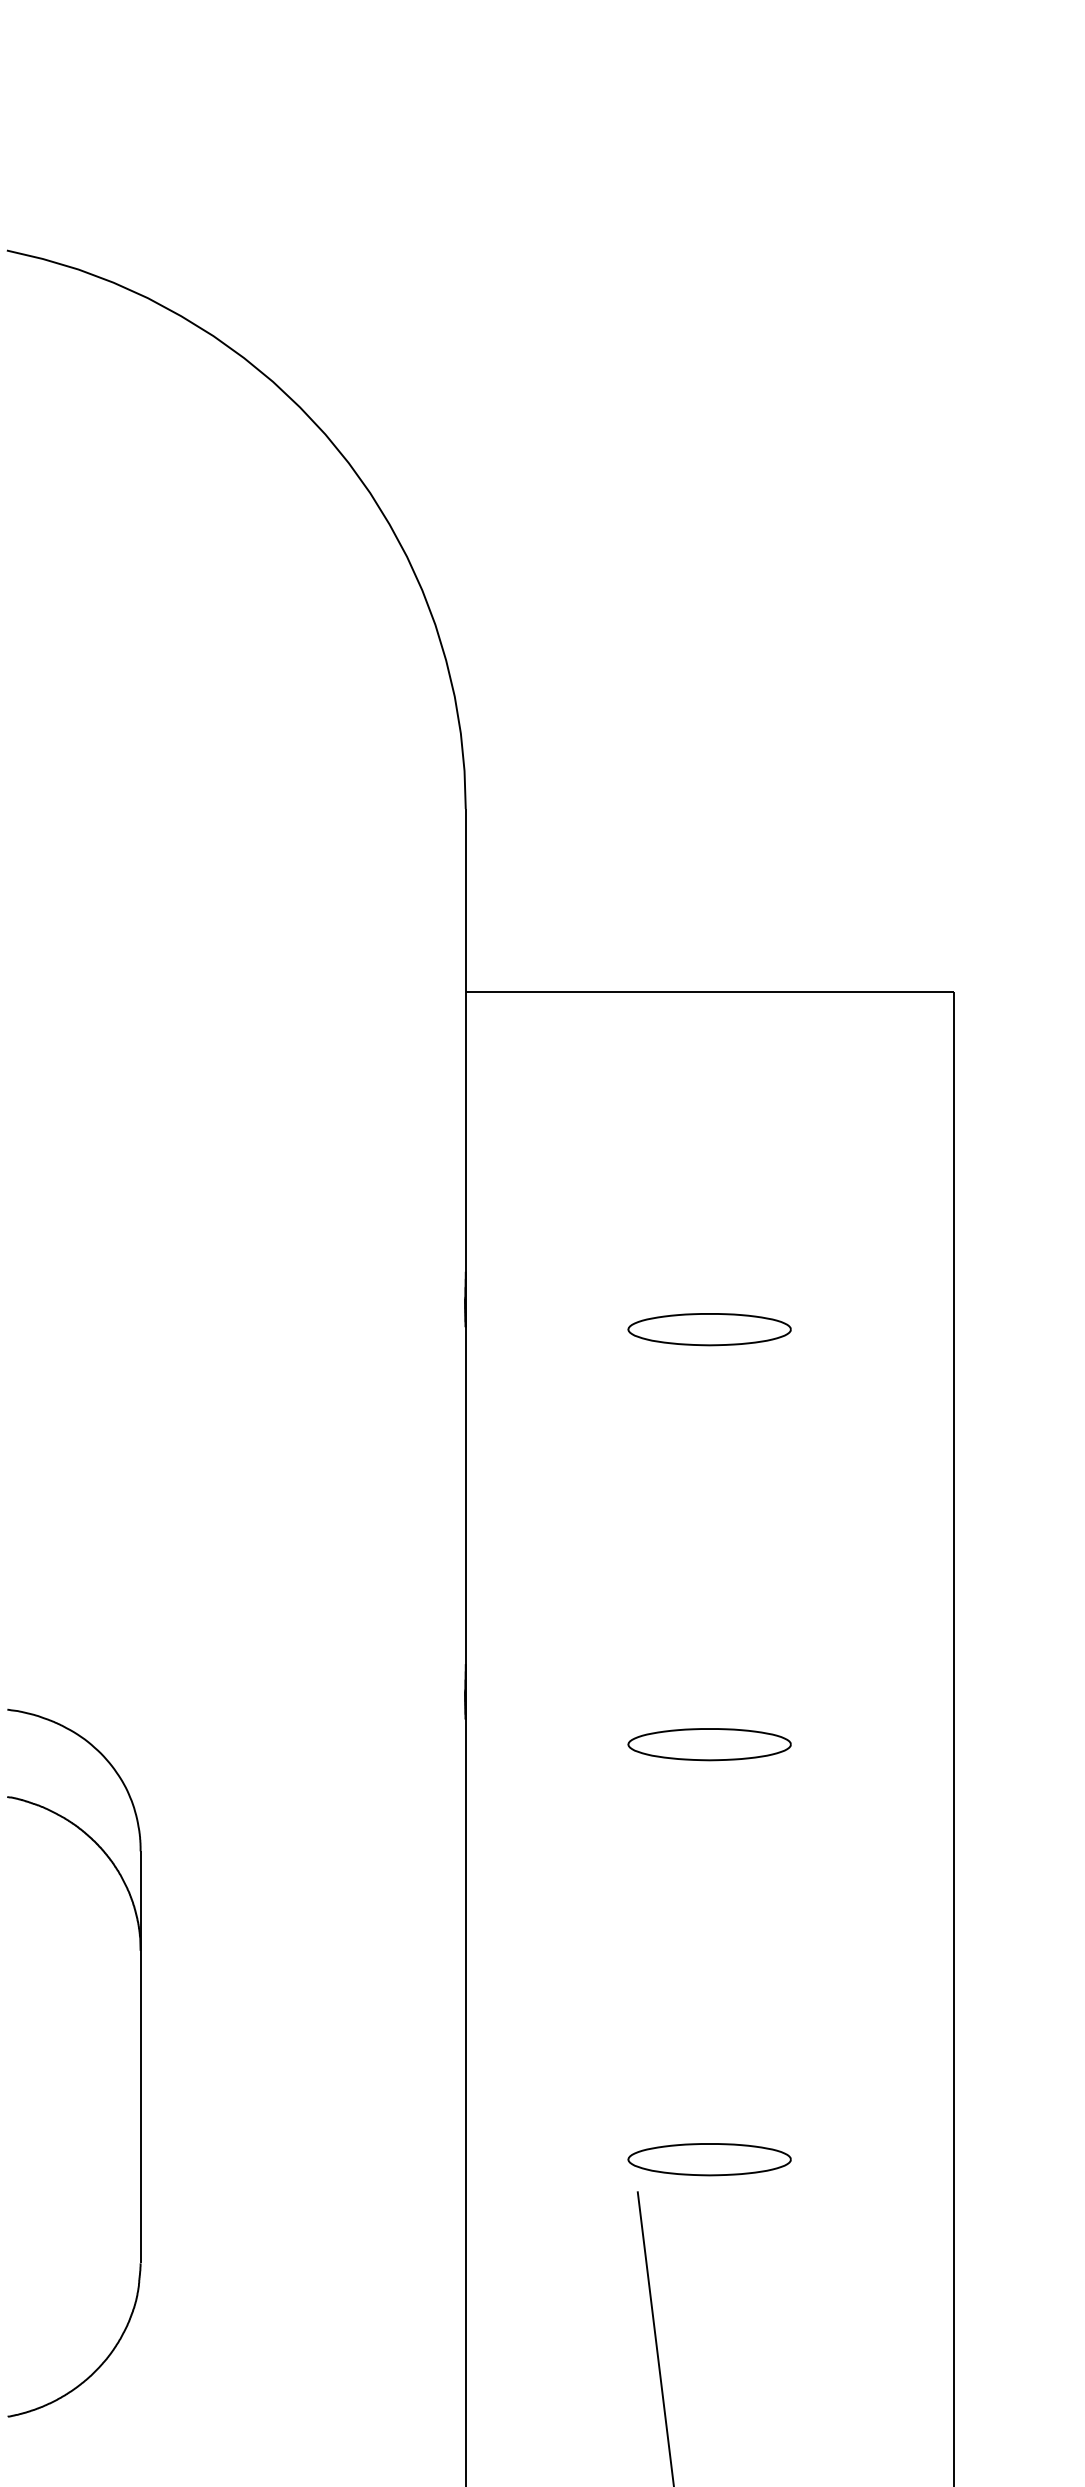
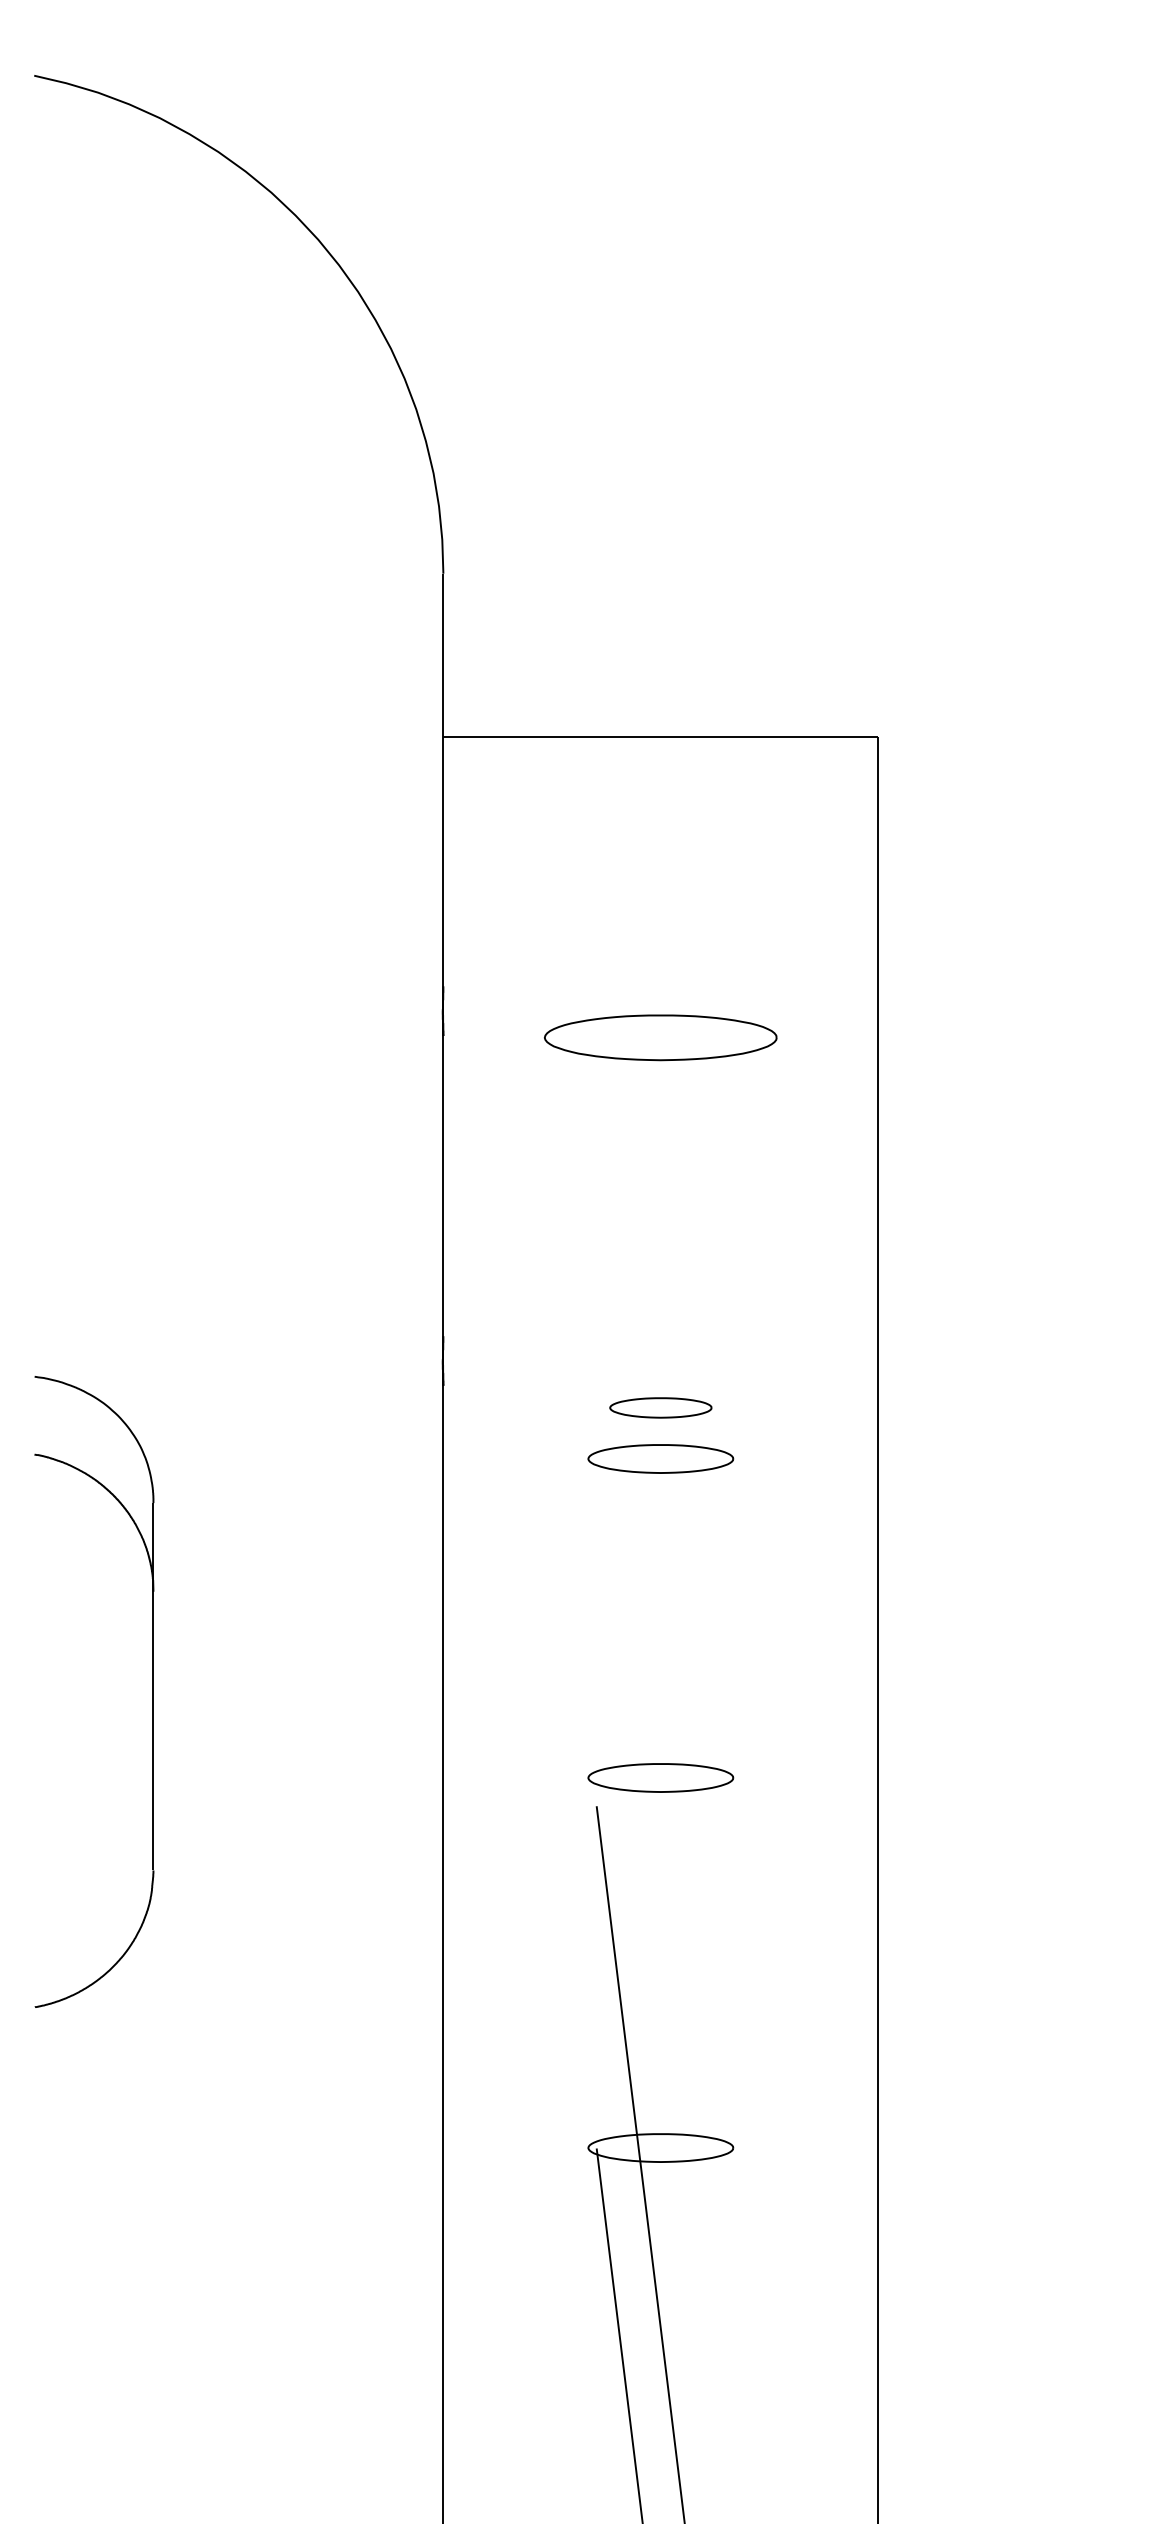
part: (709, 1329) -> (660, 1037), size x1.6
part: (709, 1744) -> (660, 1407), size x0.7
part: (709, 1801) -> (660, 1458), added

